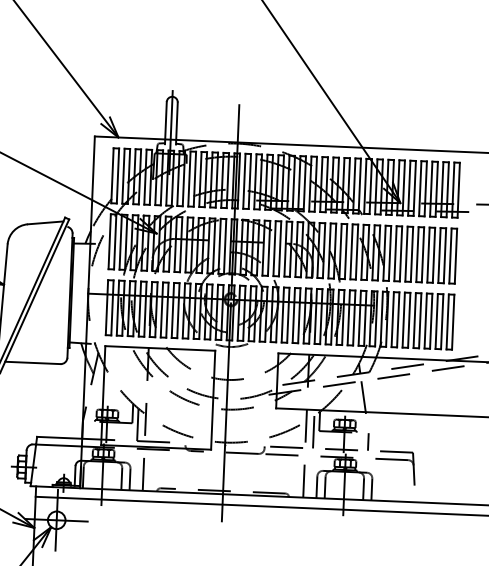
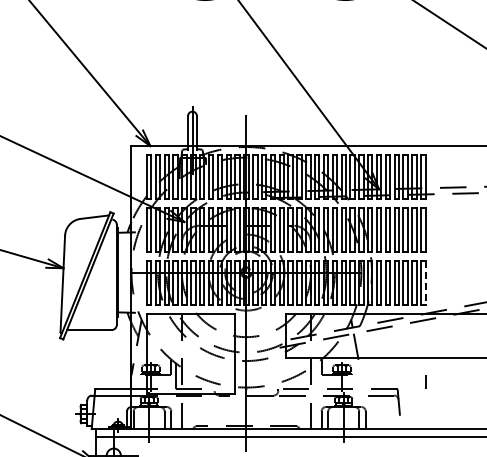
line: (453, 322) -> (425, 283), solid -> dashed
line: (314, 432) -> (317, 376), removed
line: (367, 440) -> (425, 381), moved

